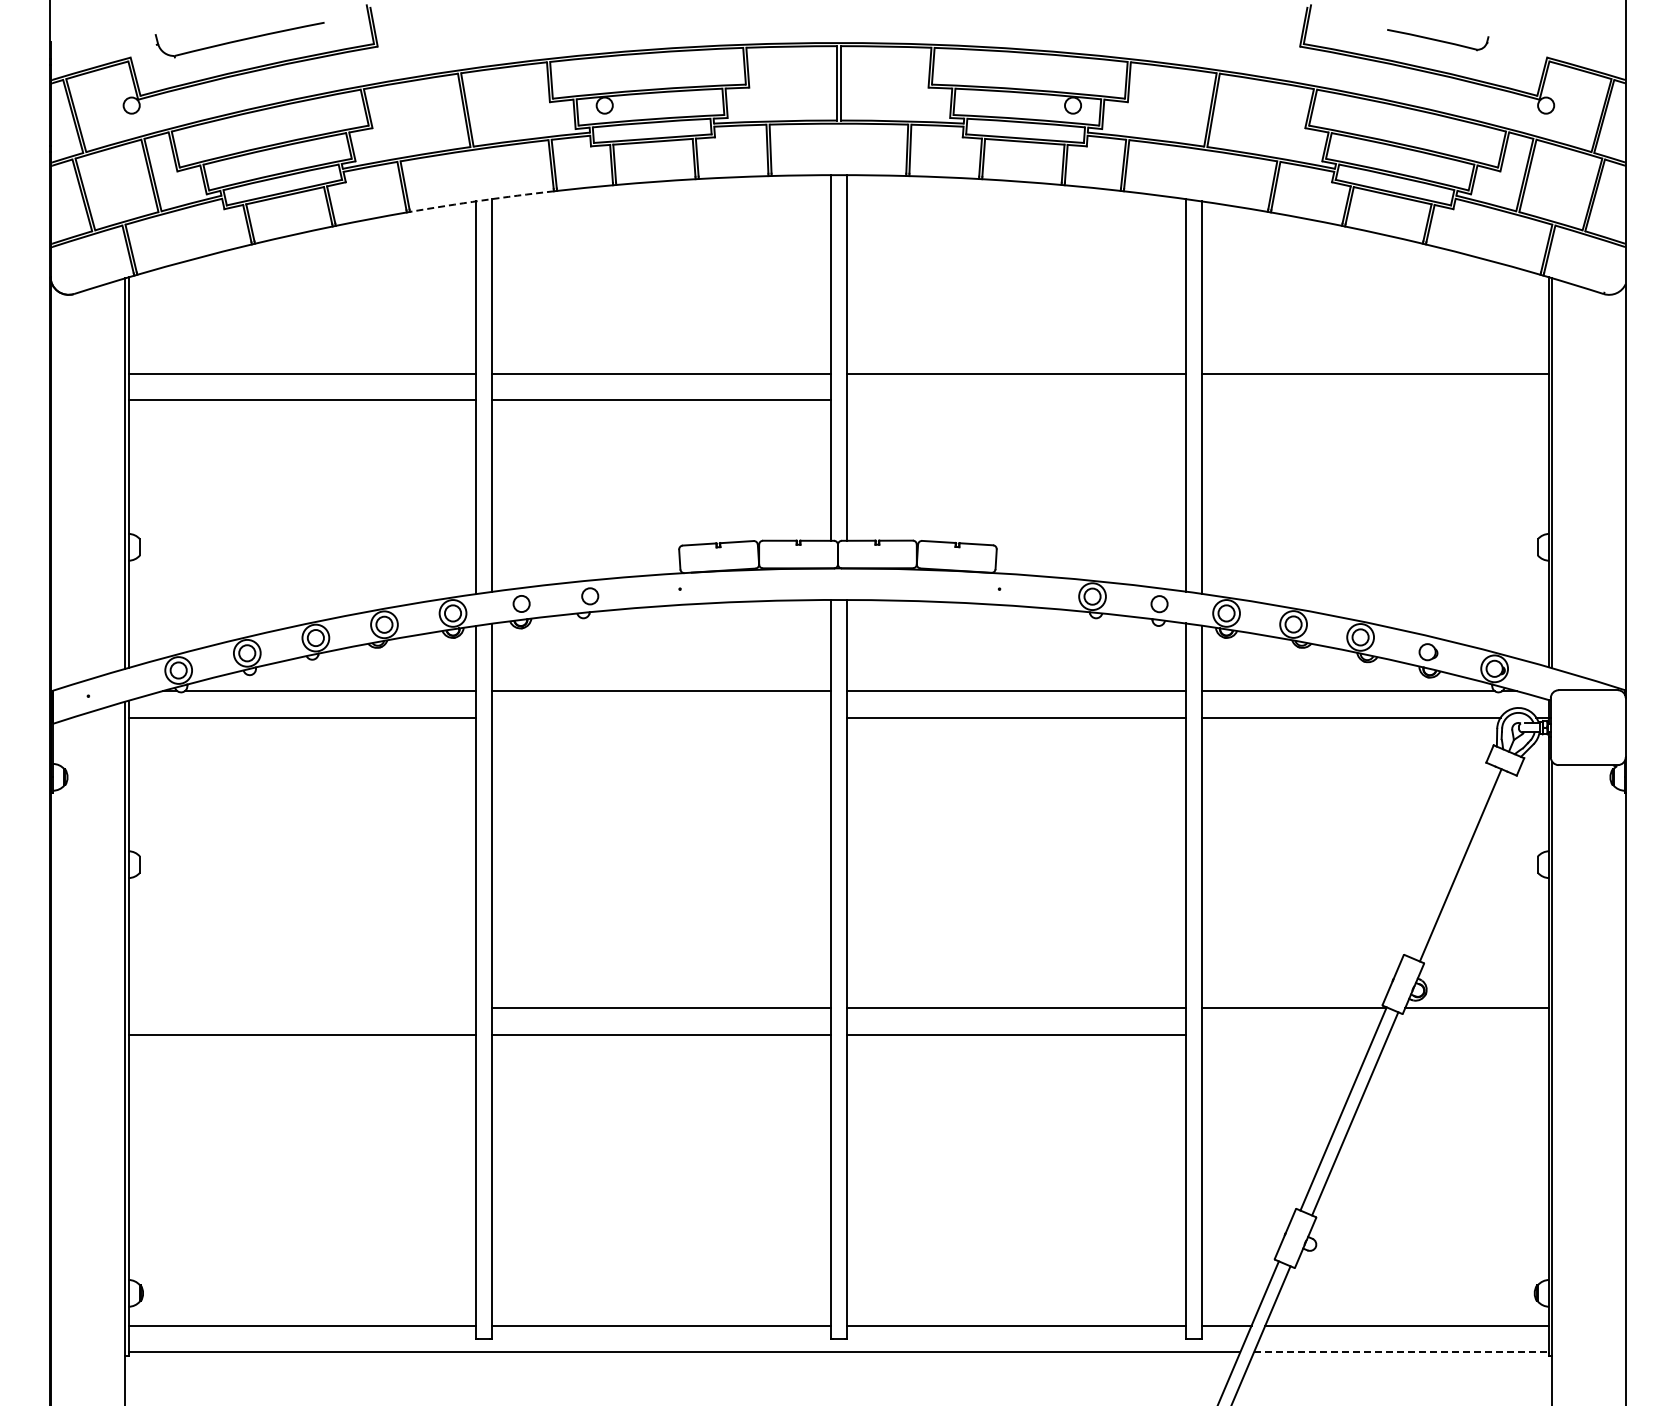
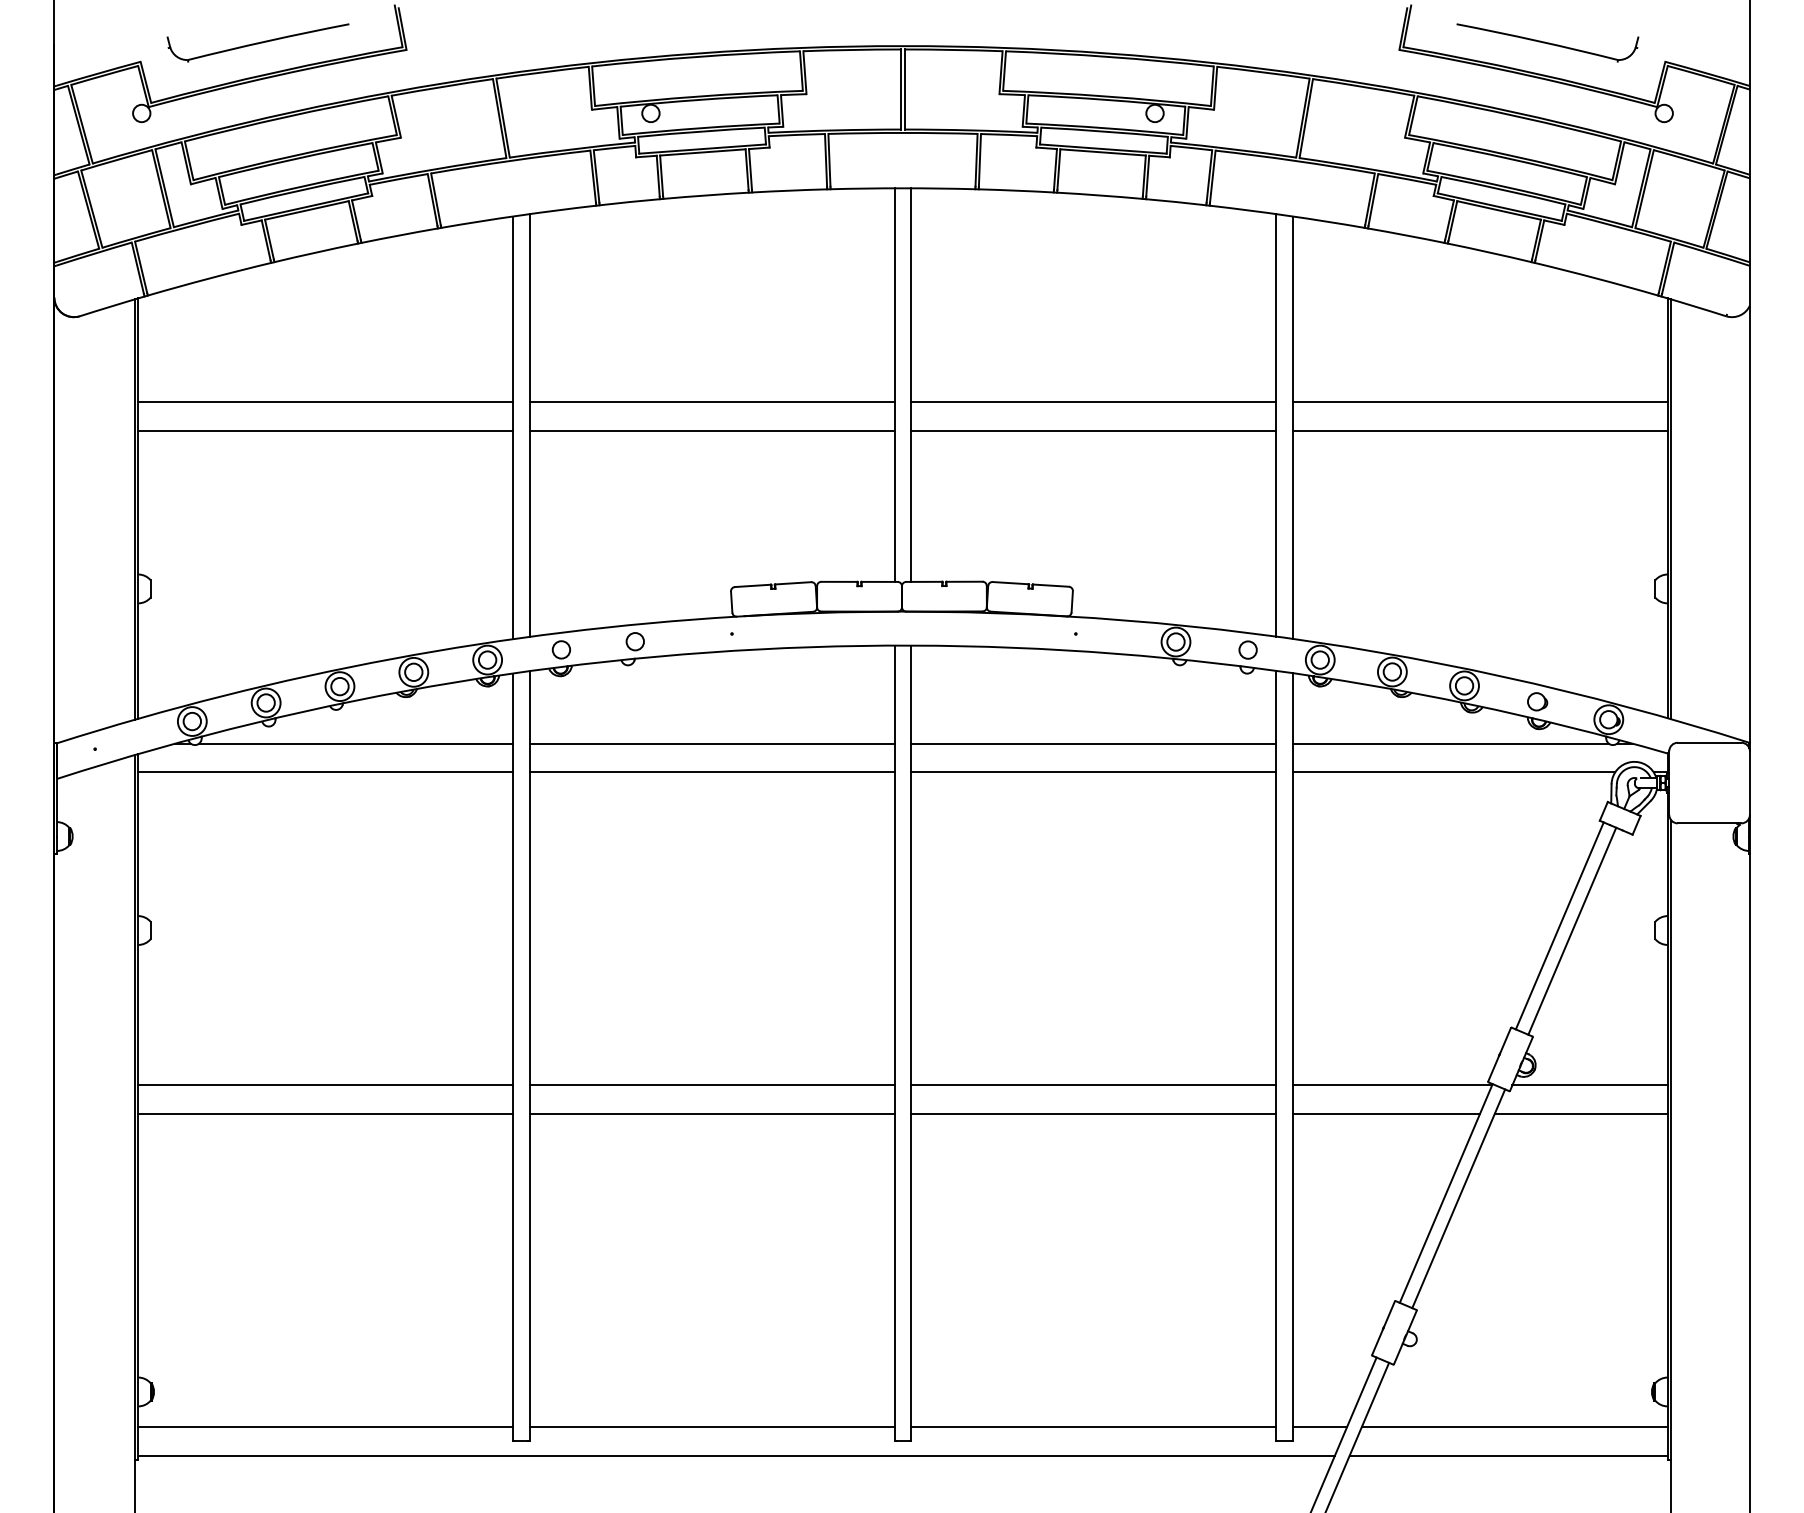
part: (1437, 40) -> (1547, 43), size x1.67
arc: (481, 200) -> (518, 215), dashed -> solid
line: (1015, 400) -> (1093, 430), added
line: (1375, 400) -> (1480, 430), added
line: (661, 717) -> (712, 772), added
line: (1448, 860) -> (1559, 926), added
line: (302, 1008) -> (325, 1085), added
line: (1287, 1035) -> (1385, 1114), added
line: (1468, 1035) -> (1580, 1114), added
line: (1401, 1352) -> (1508, 1455), dashed -> solid

